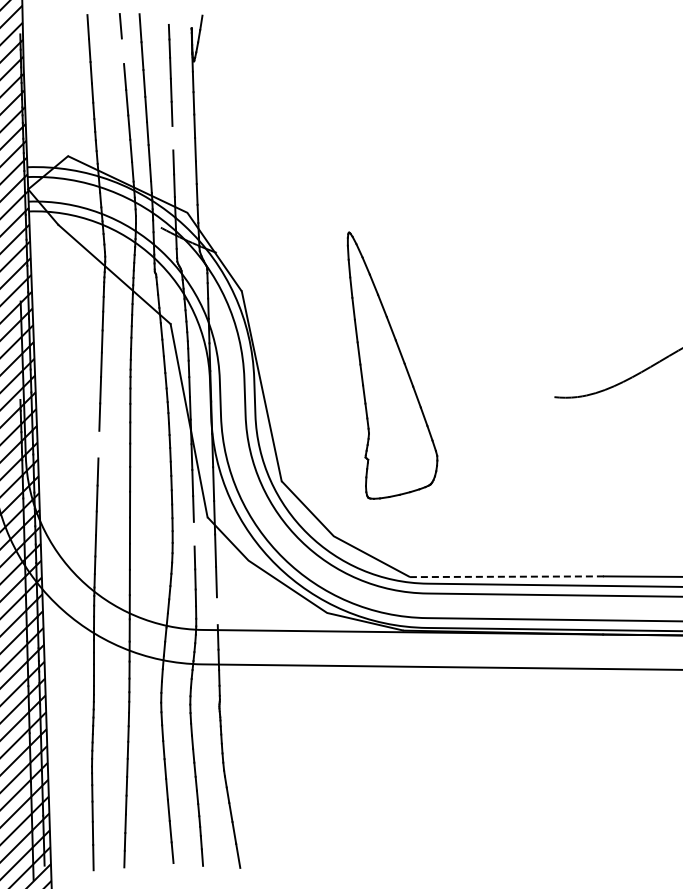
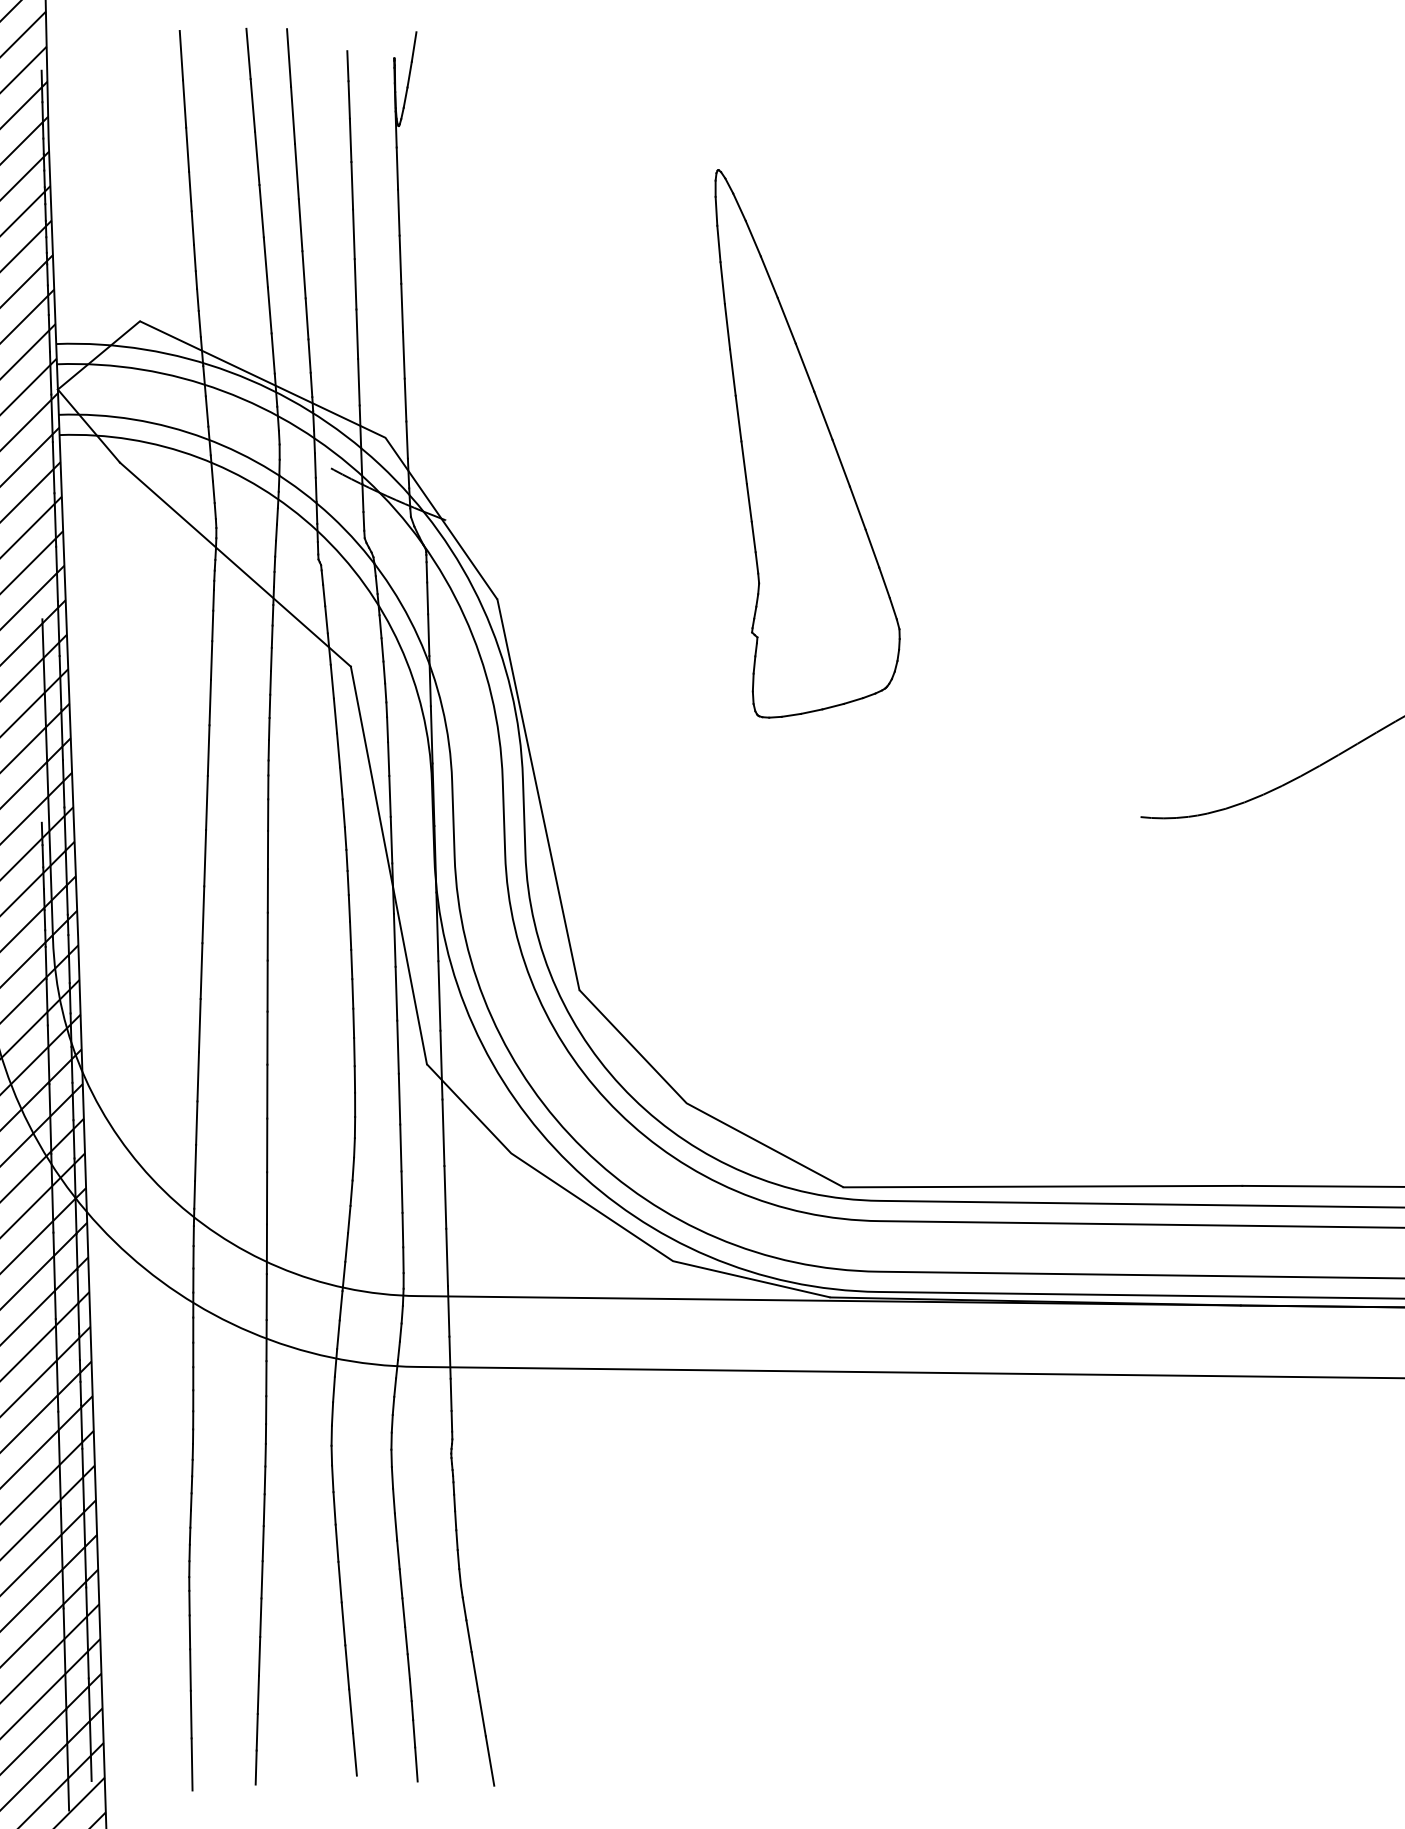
line: (122, 51) -> (251, 105), added
line: (172, 137) -> (354, 282), added
part: (392, 365) -> (807, 443), moved
line: (98, 444) -> (202, 914), added
line: (193, 533) -> (397, 1097), added
line: (506, 576) -> (1041, 1186), dashed -> solid
line: (216, 611) -> (445, 1258), added

